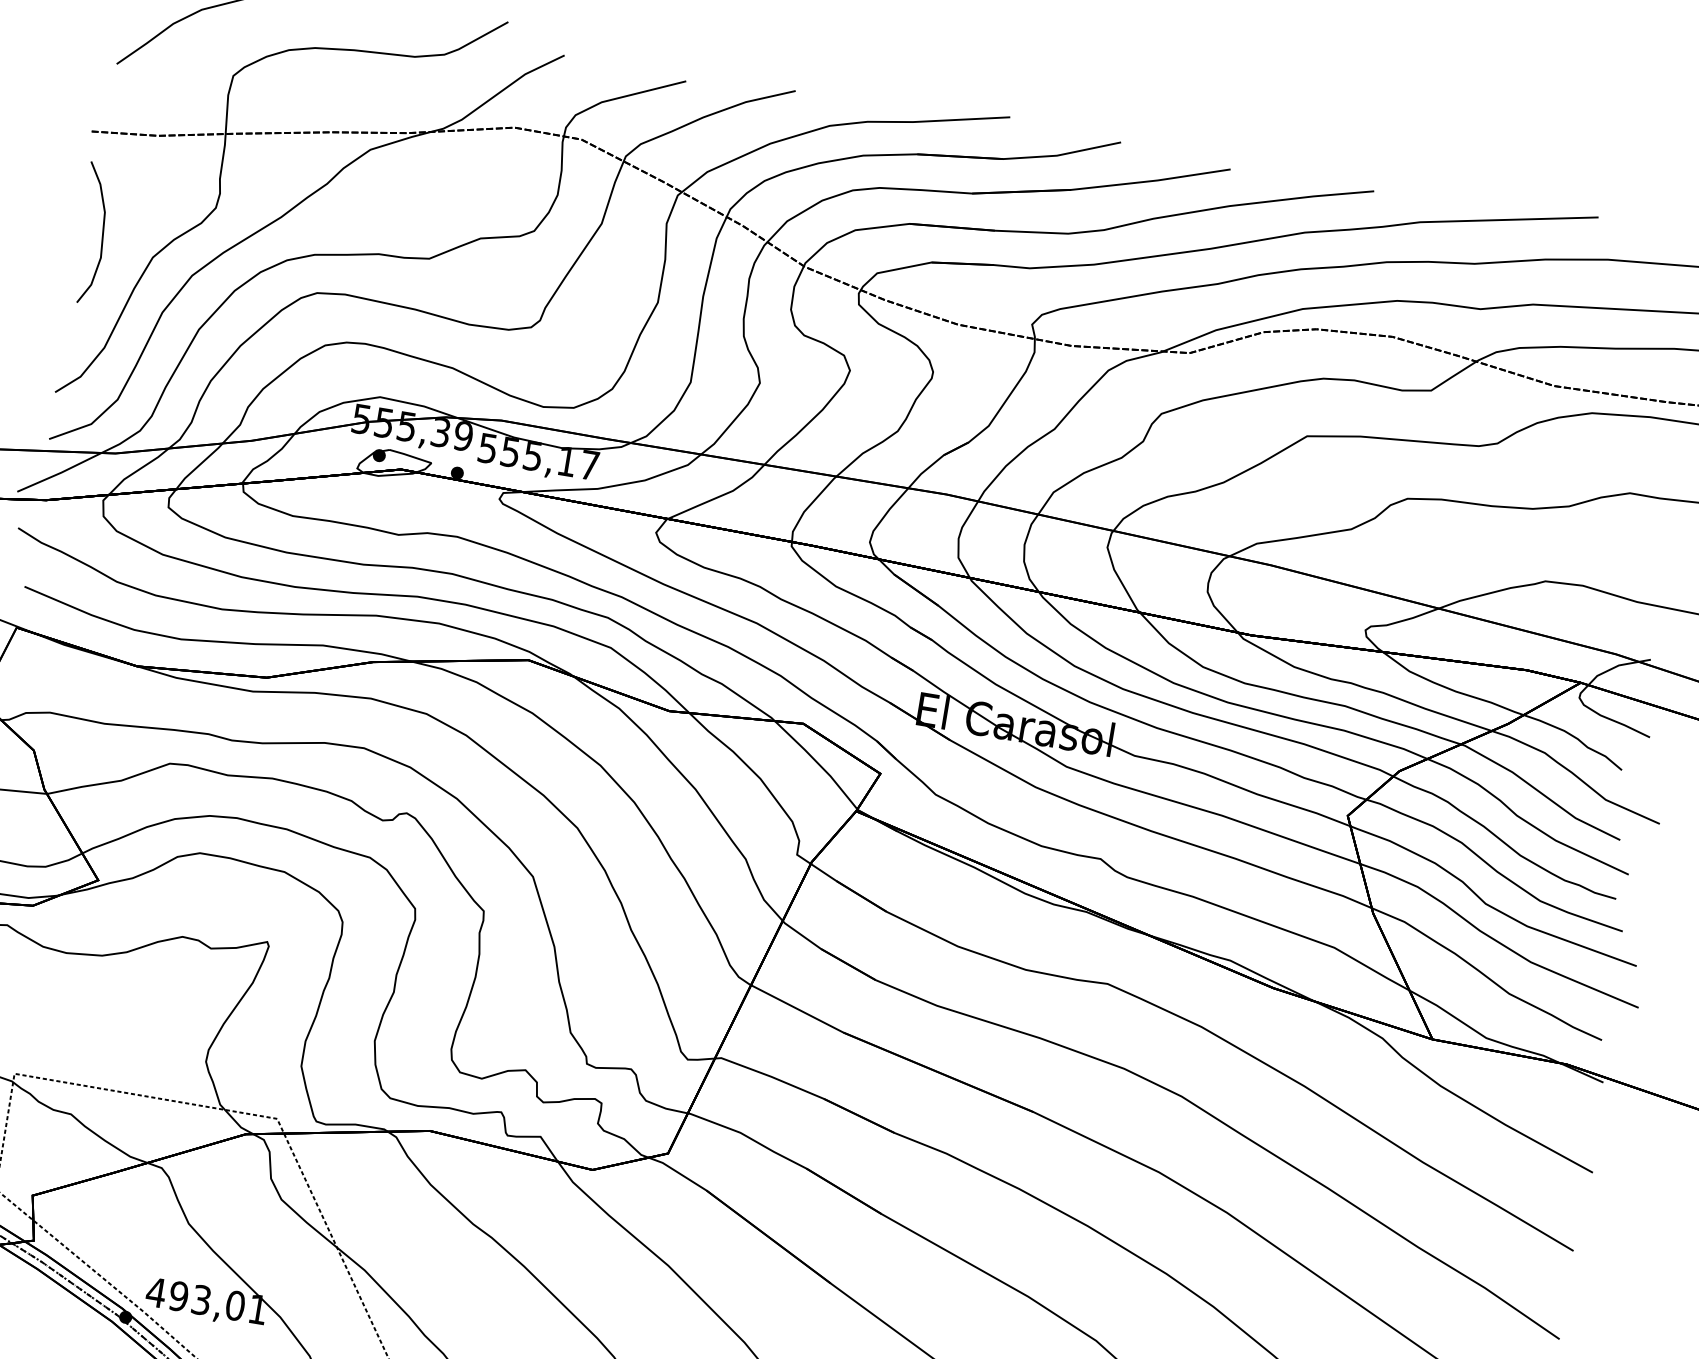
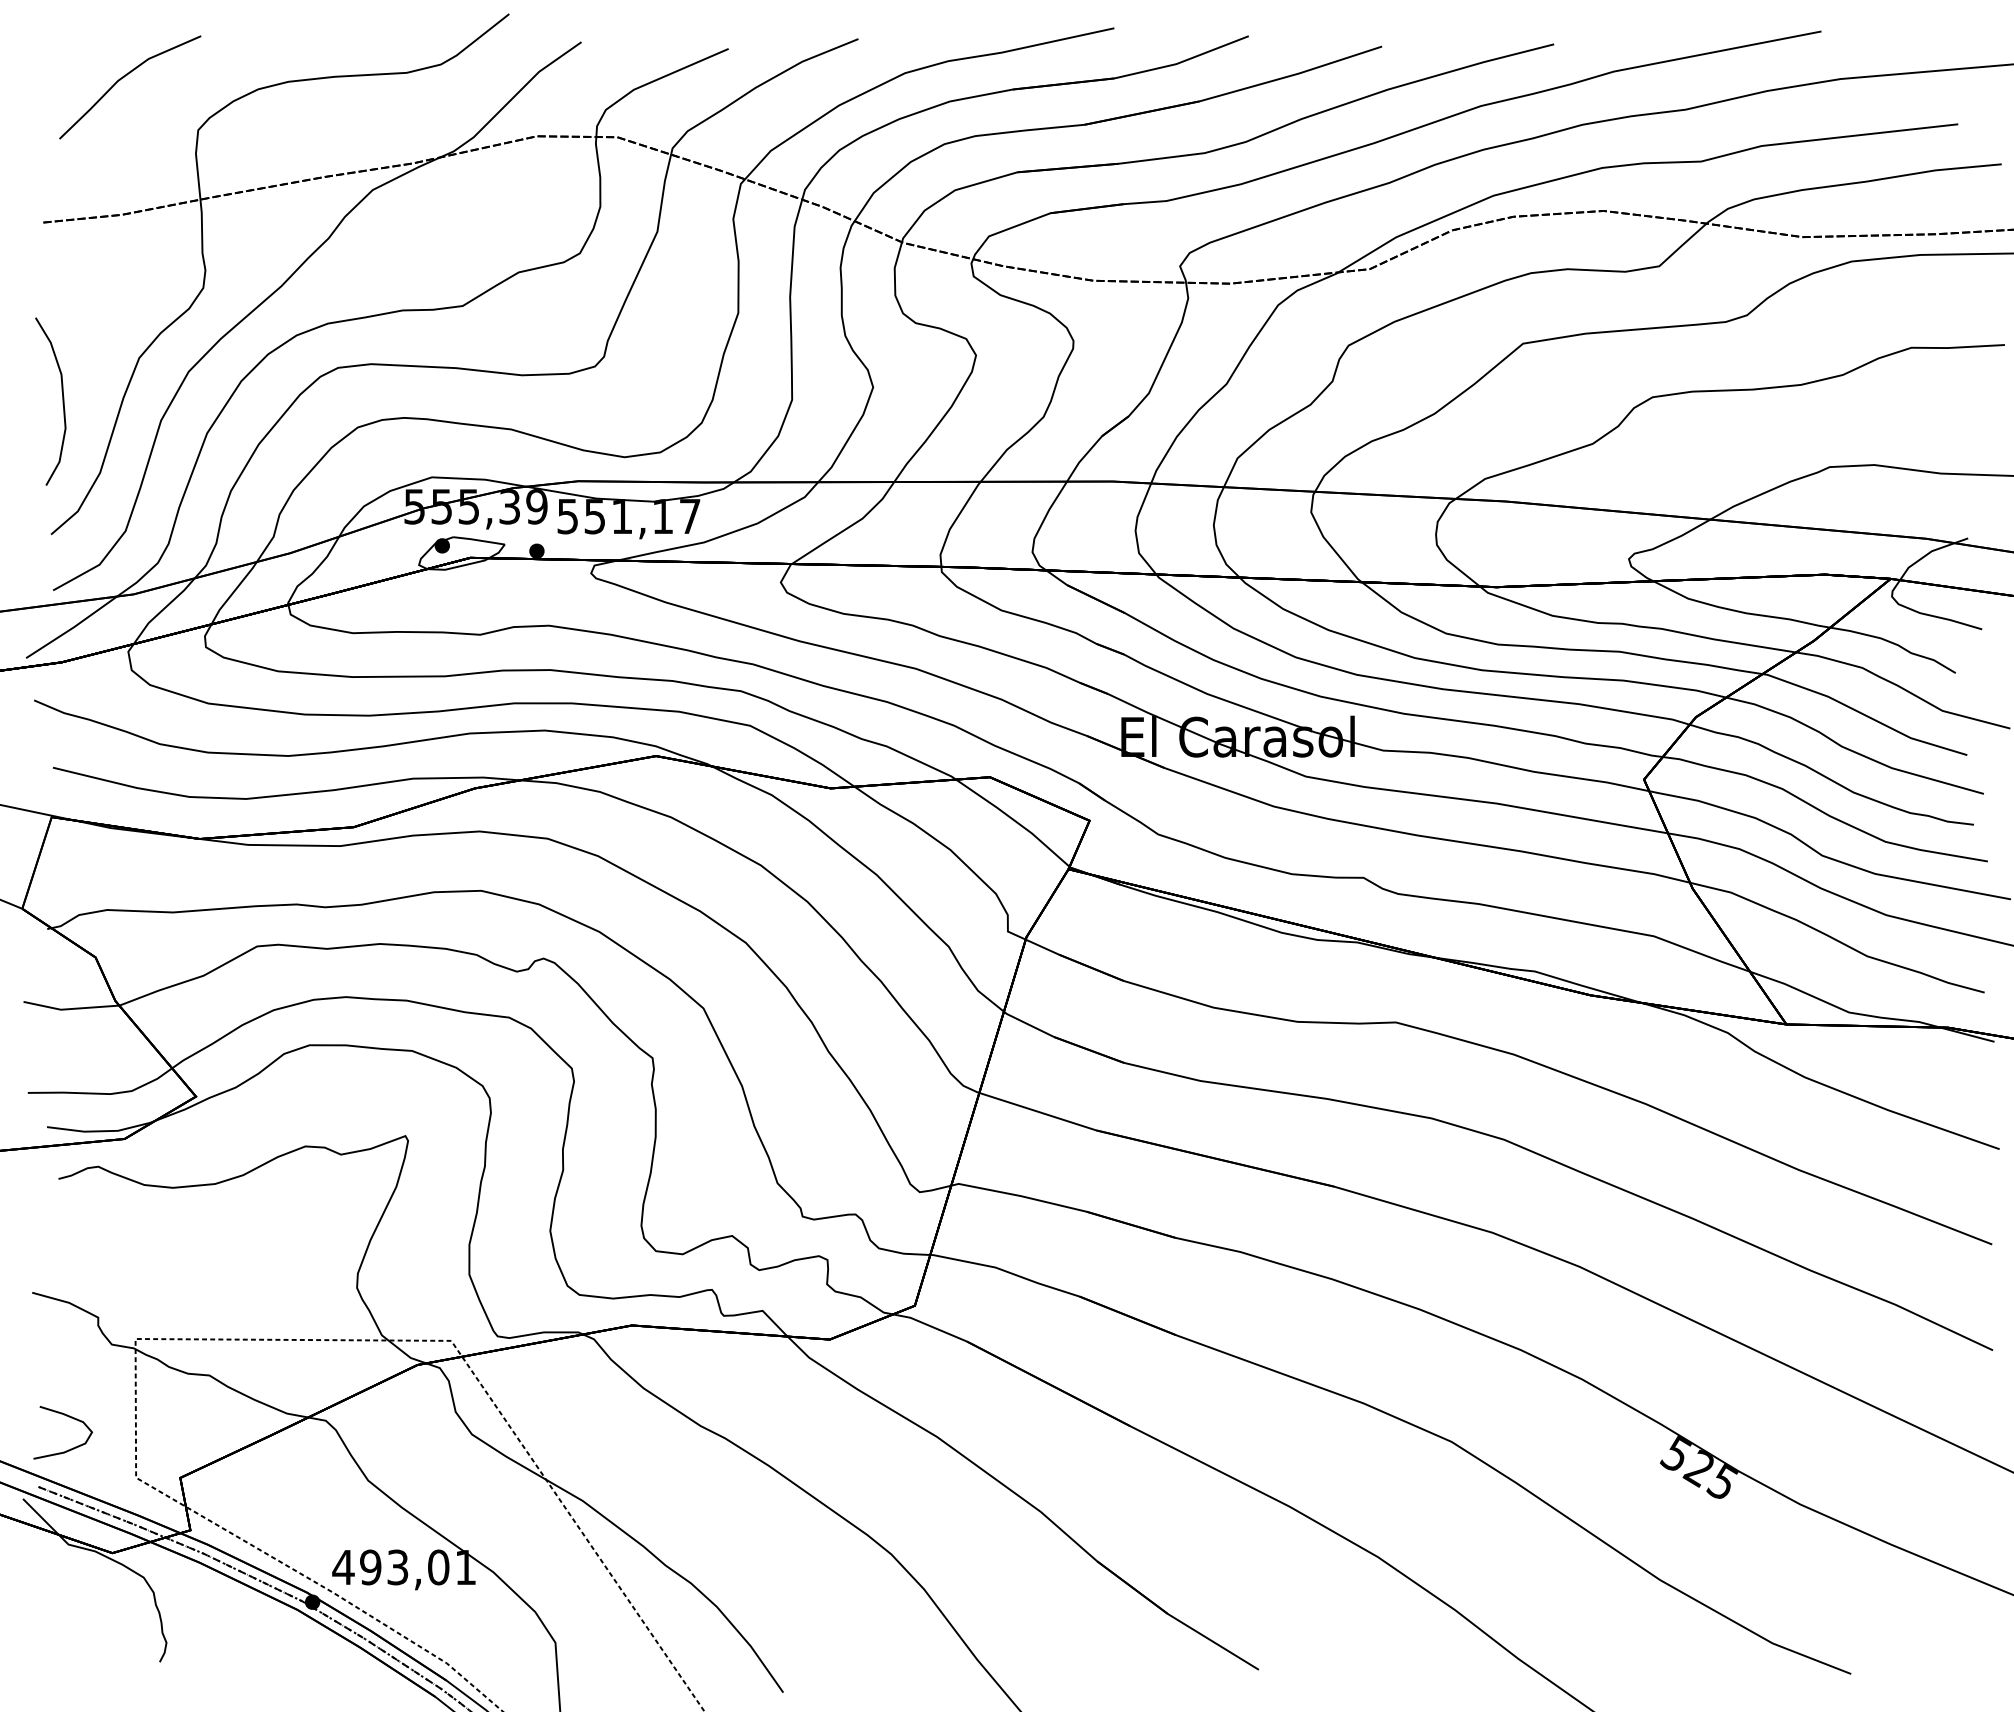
curve: (102, 234) -> (62, 401), moved
text: (533, 456) -> (622, 516), 555,17 -> 551,17

